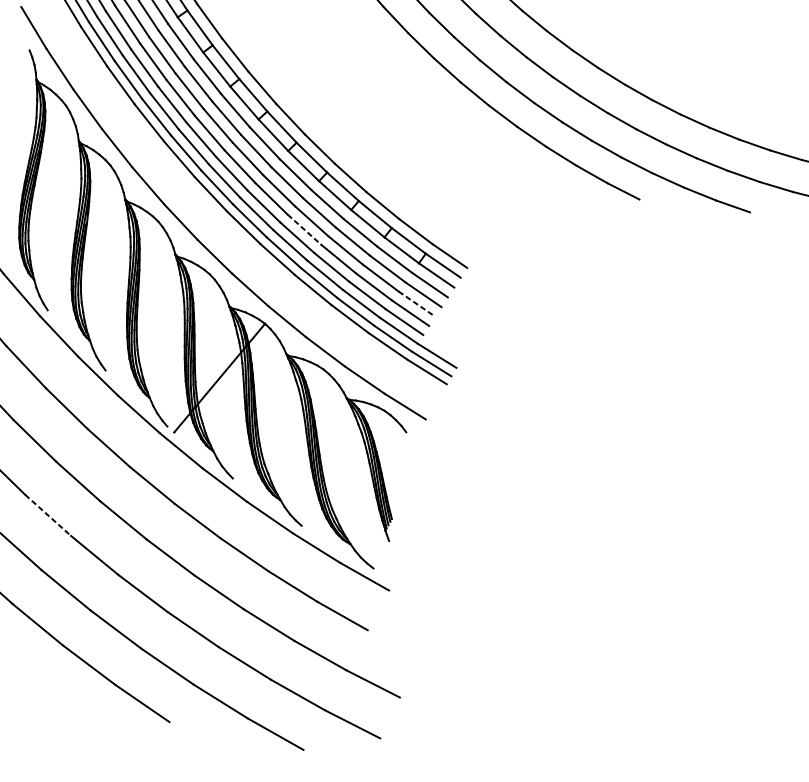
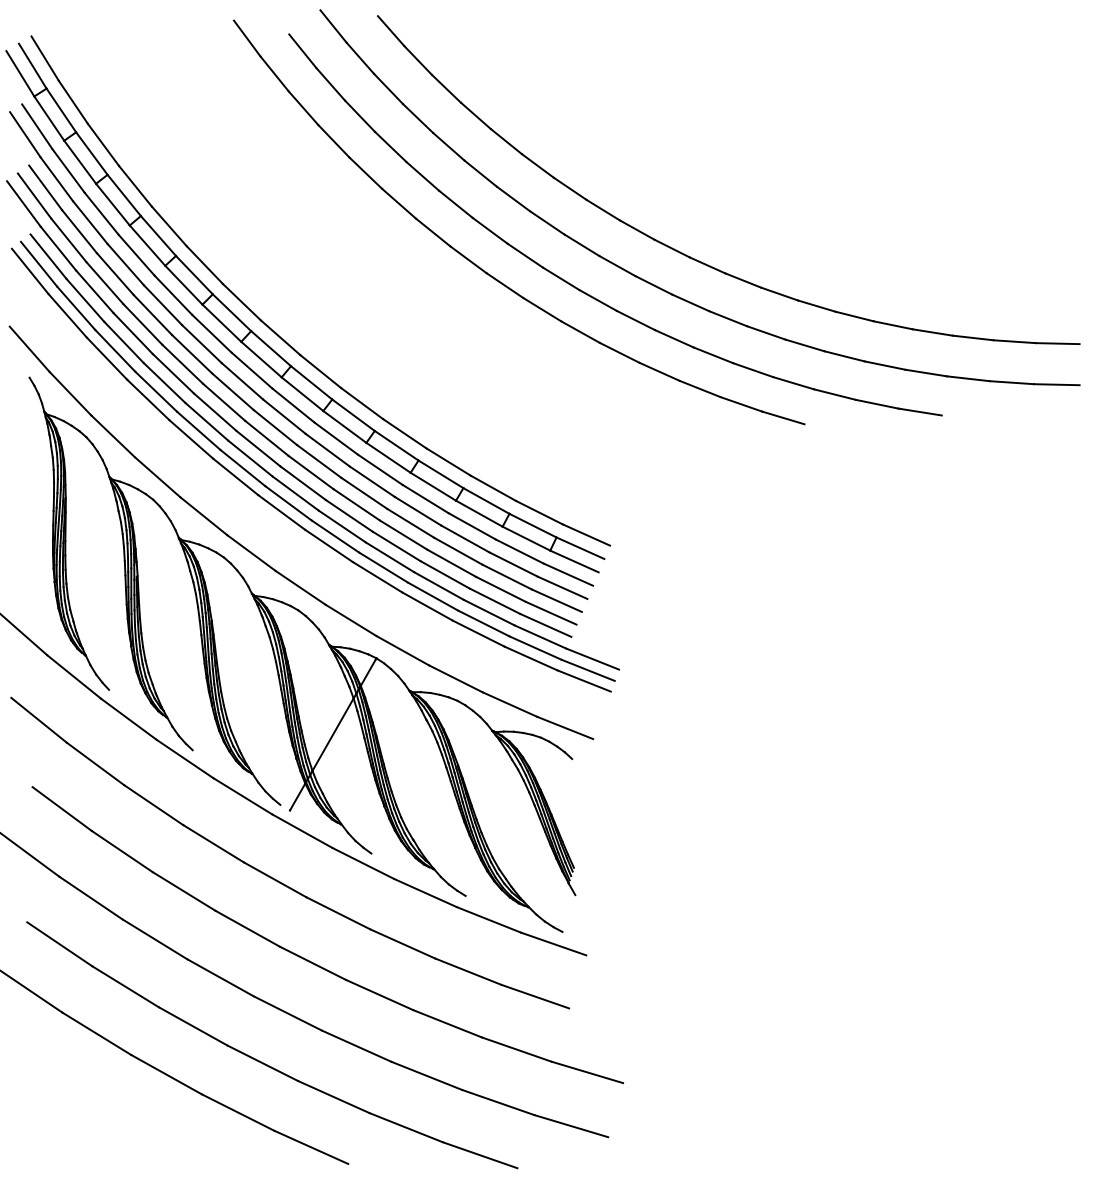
line: (304, 230) -> (403, 535), dashed -> solid
line: (417, 304) -> (557, 600), dashed -> solid
line: (48, 515) -> (155, 939), dashed -> solid

